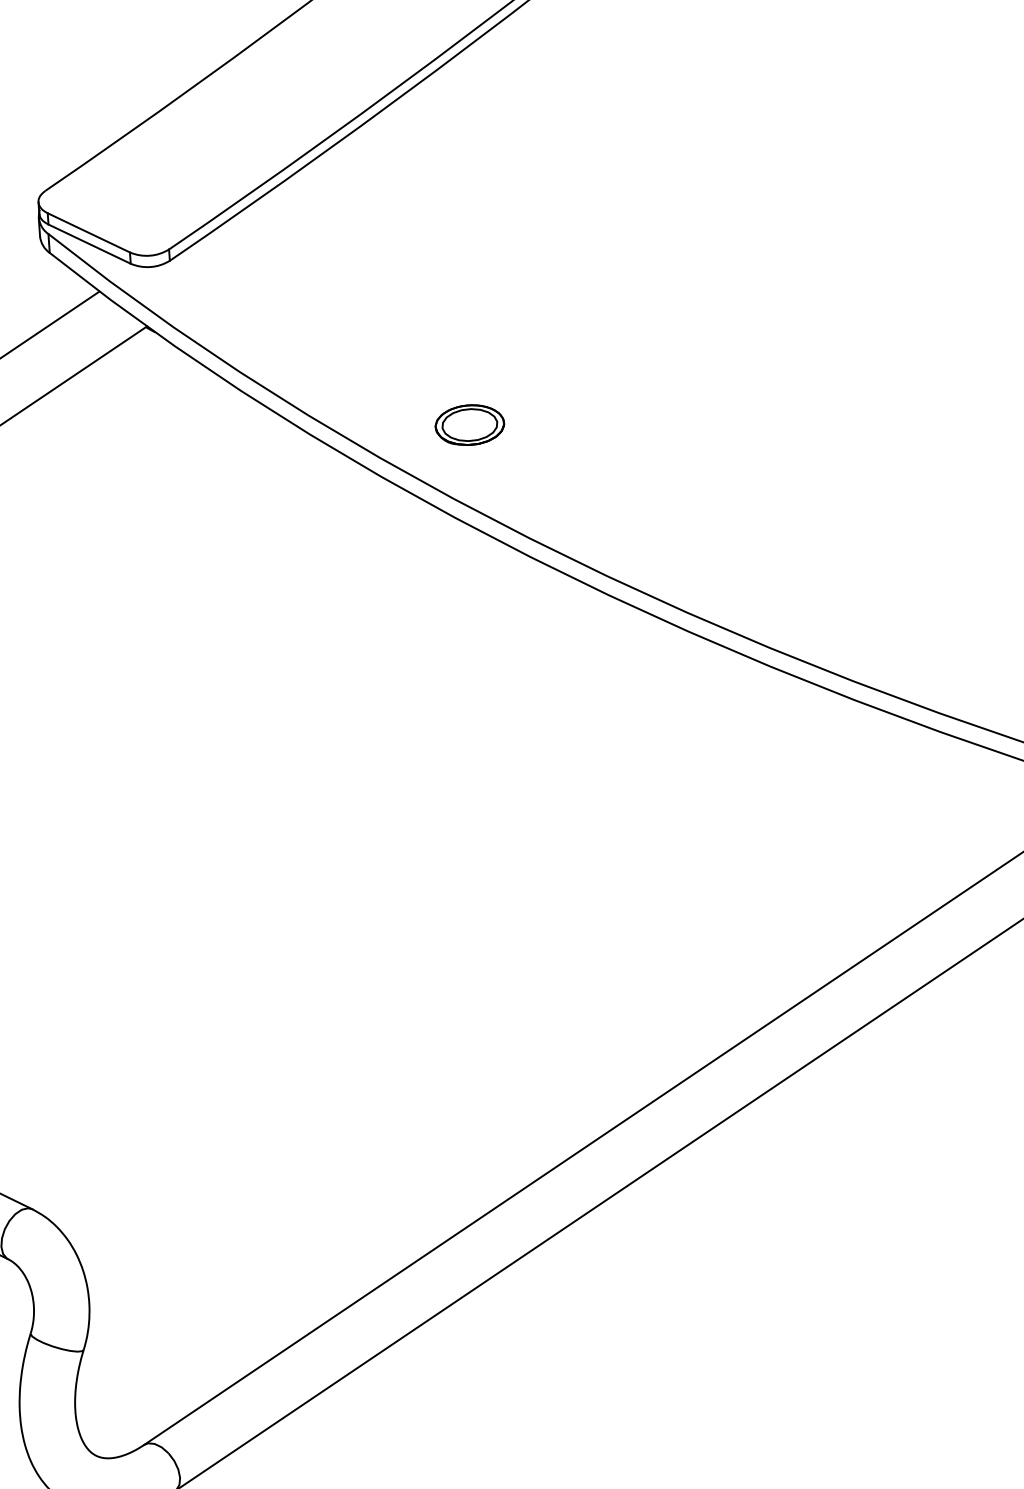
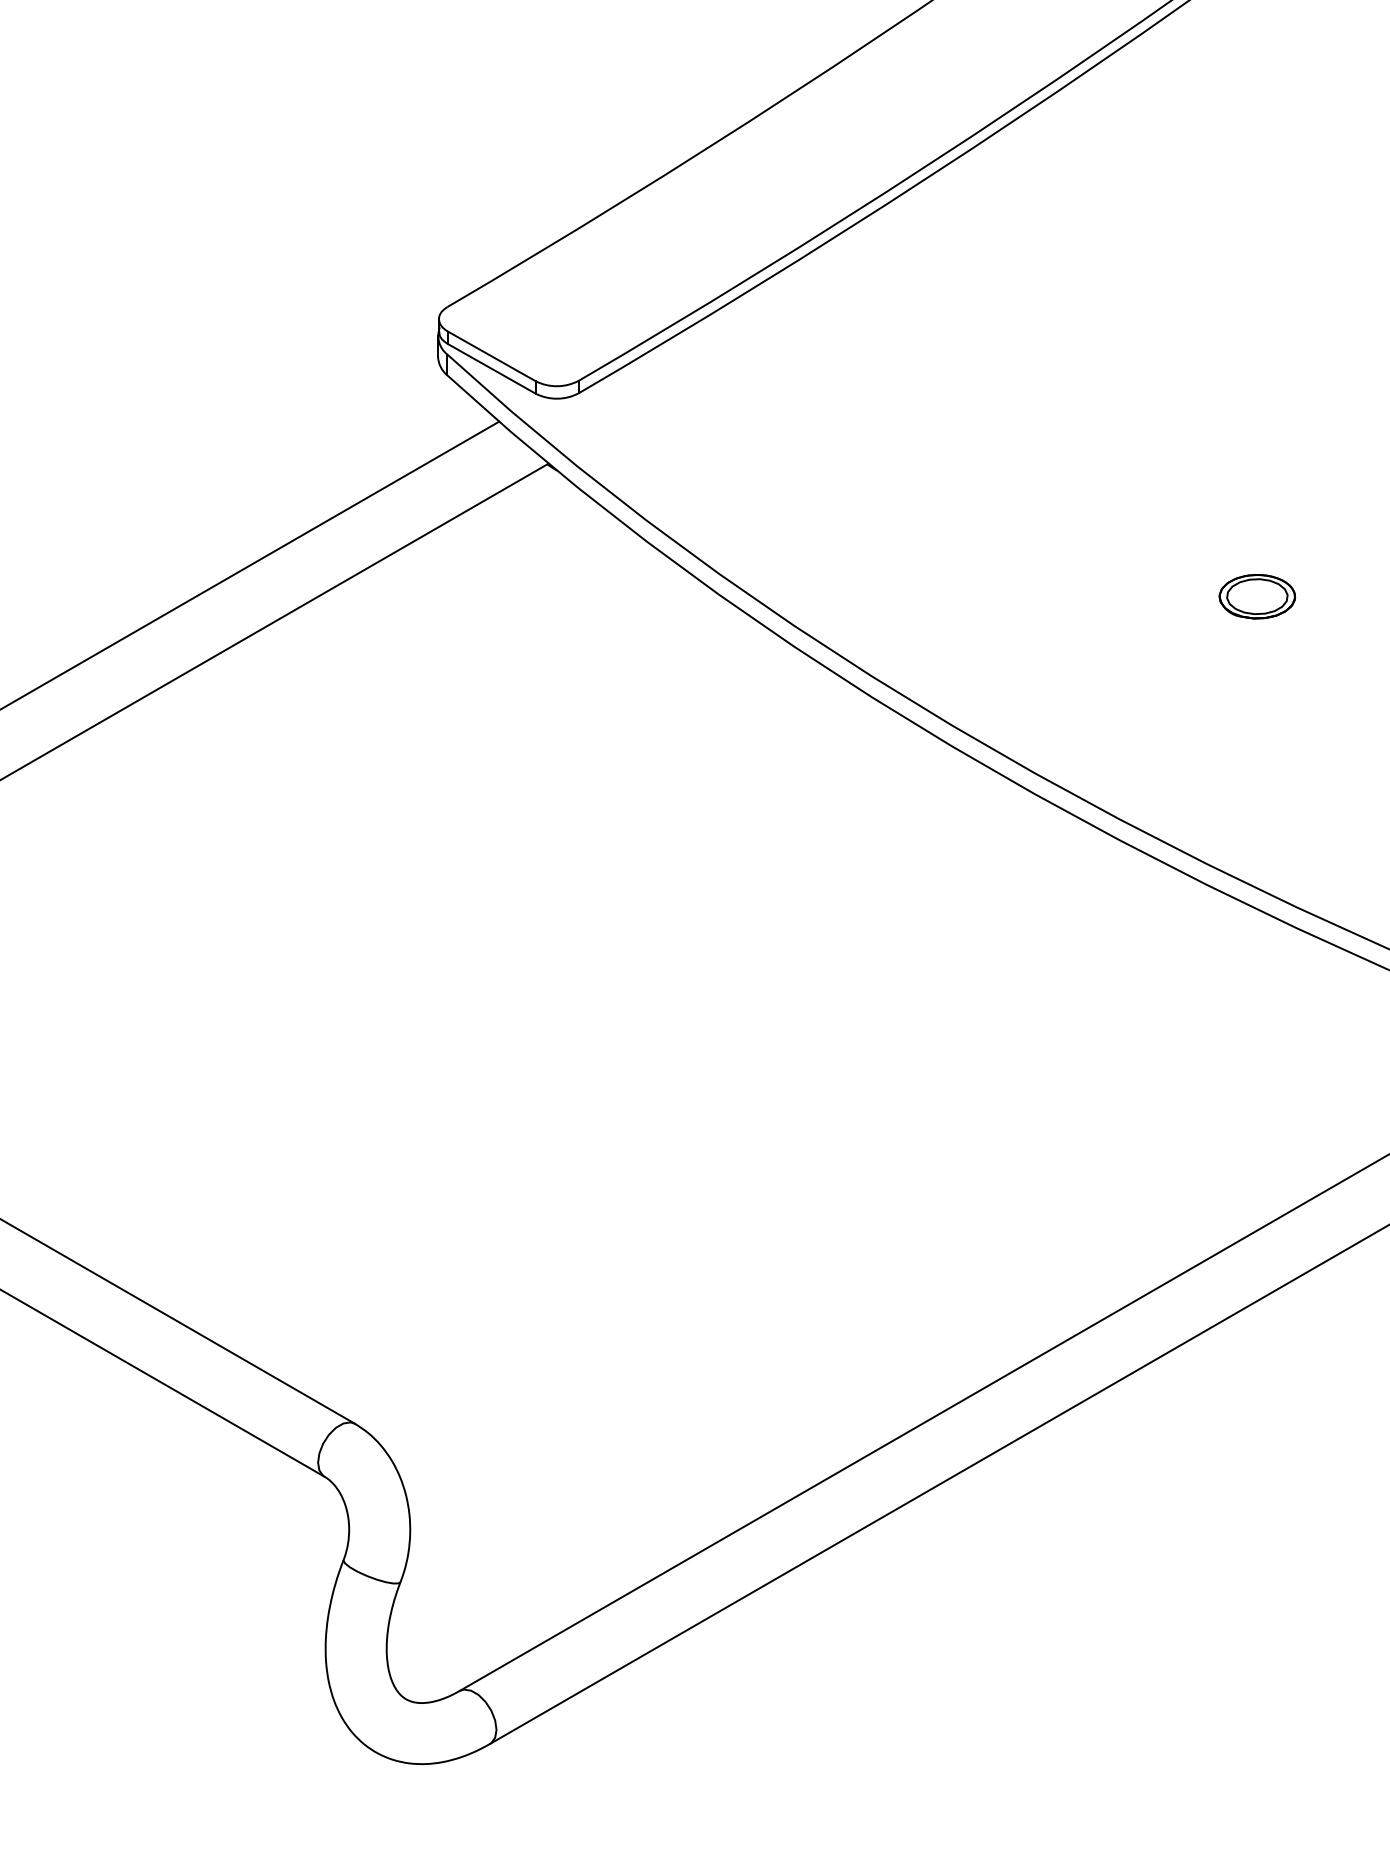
part: (470, 424) -> (1257, 596), moved

